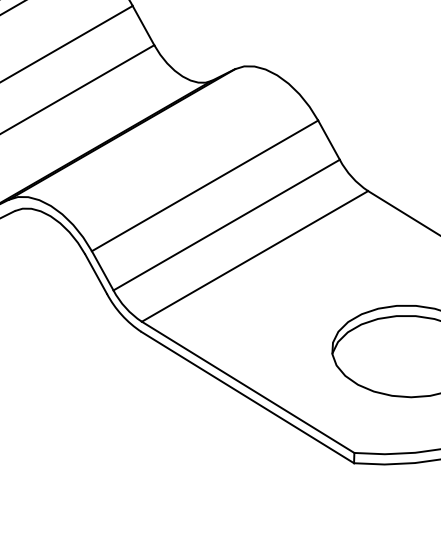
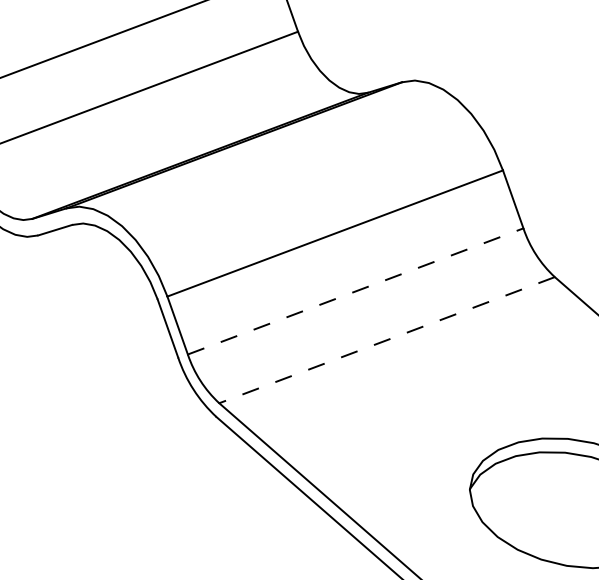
line: (226, 225) -> (355, 291), solid -> dashed
line: (255, 256) -> (387, 340), solid -> dashed

